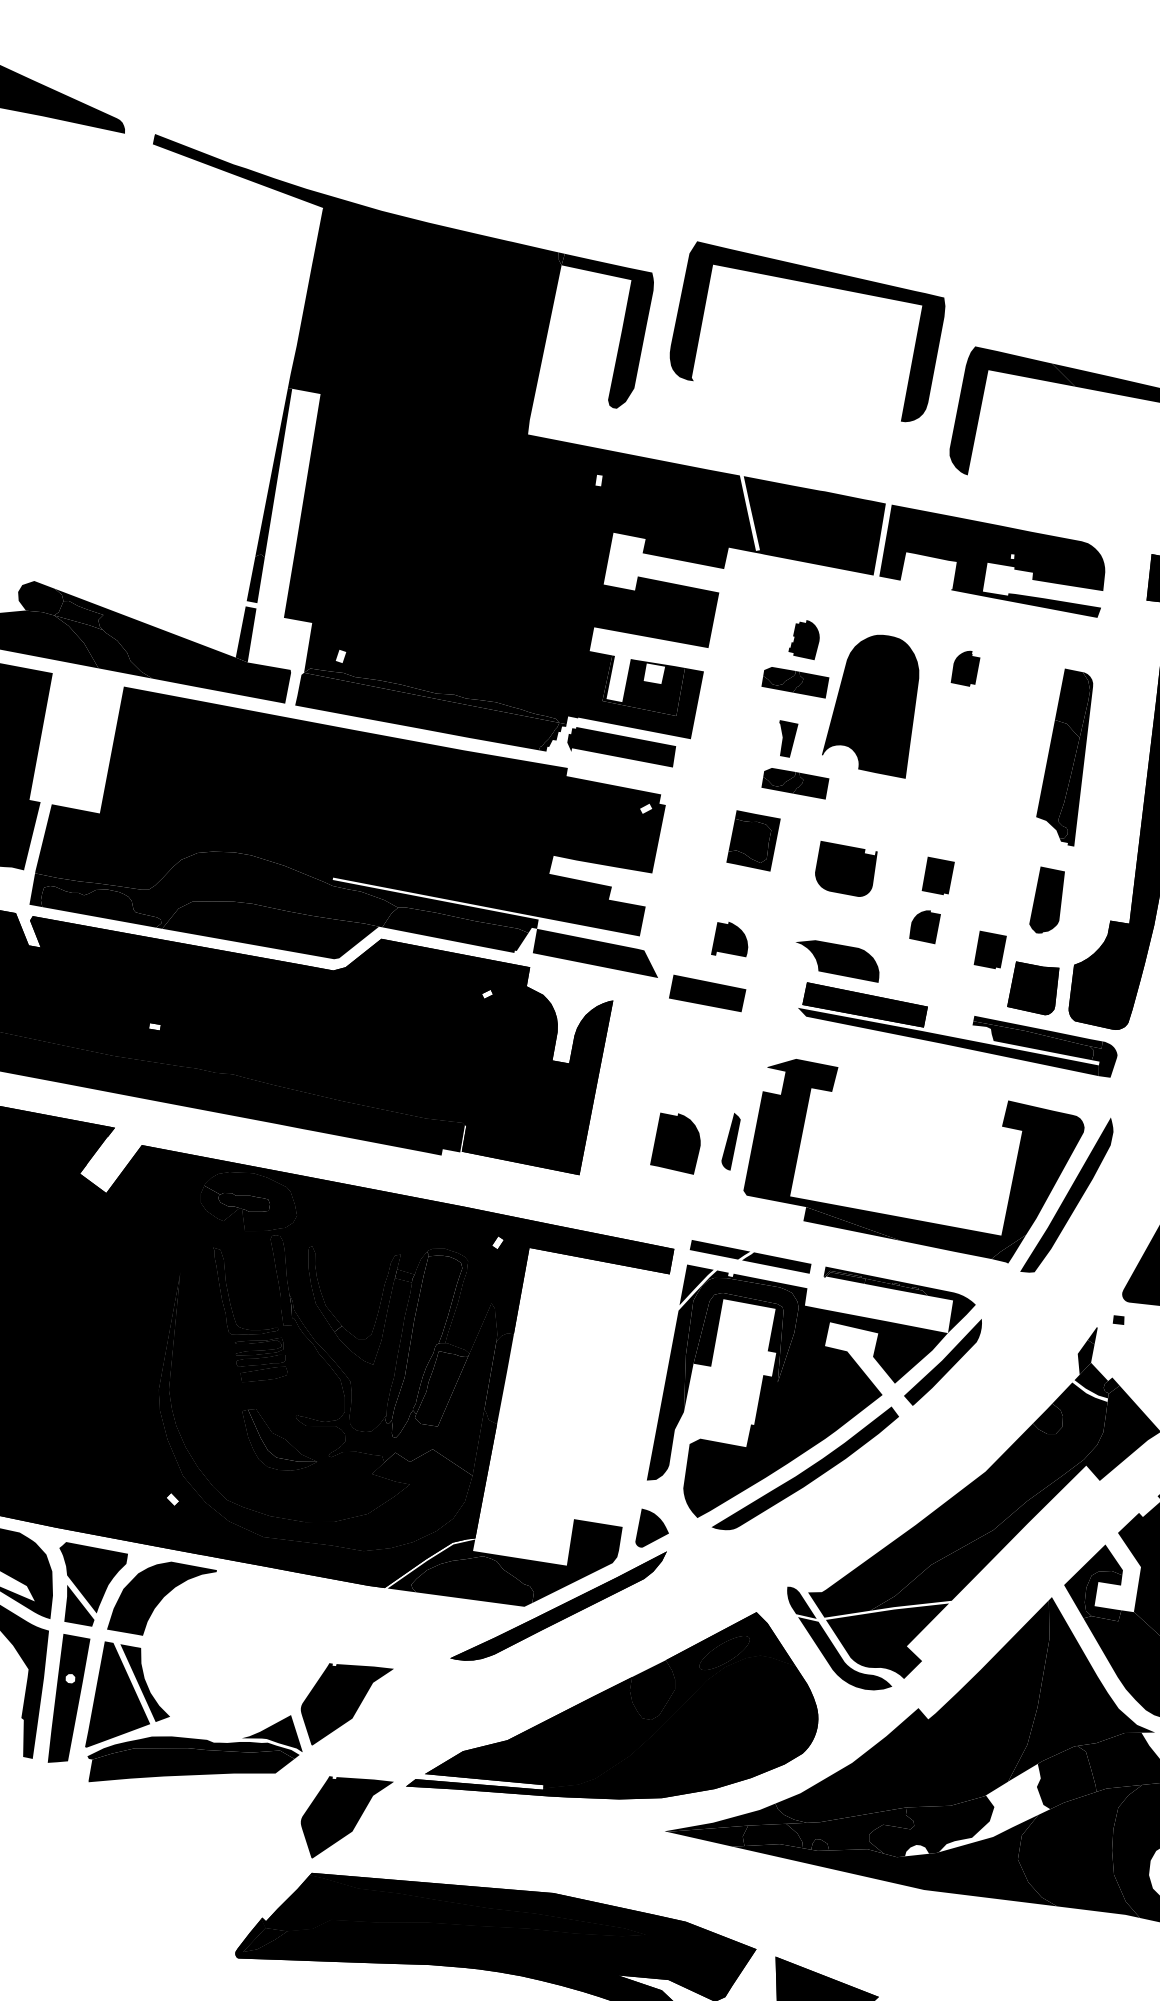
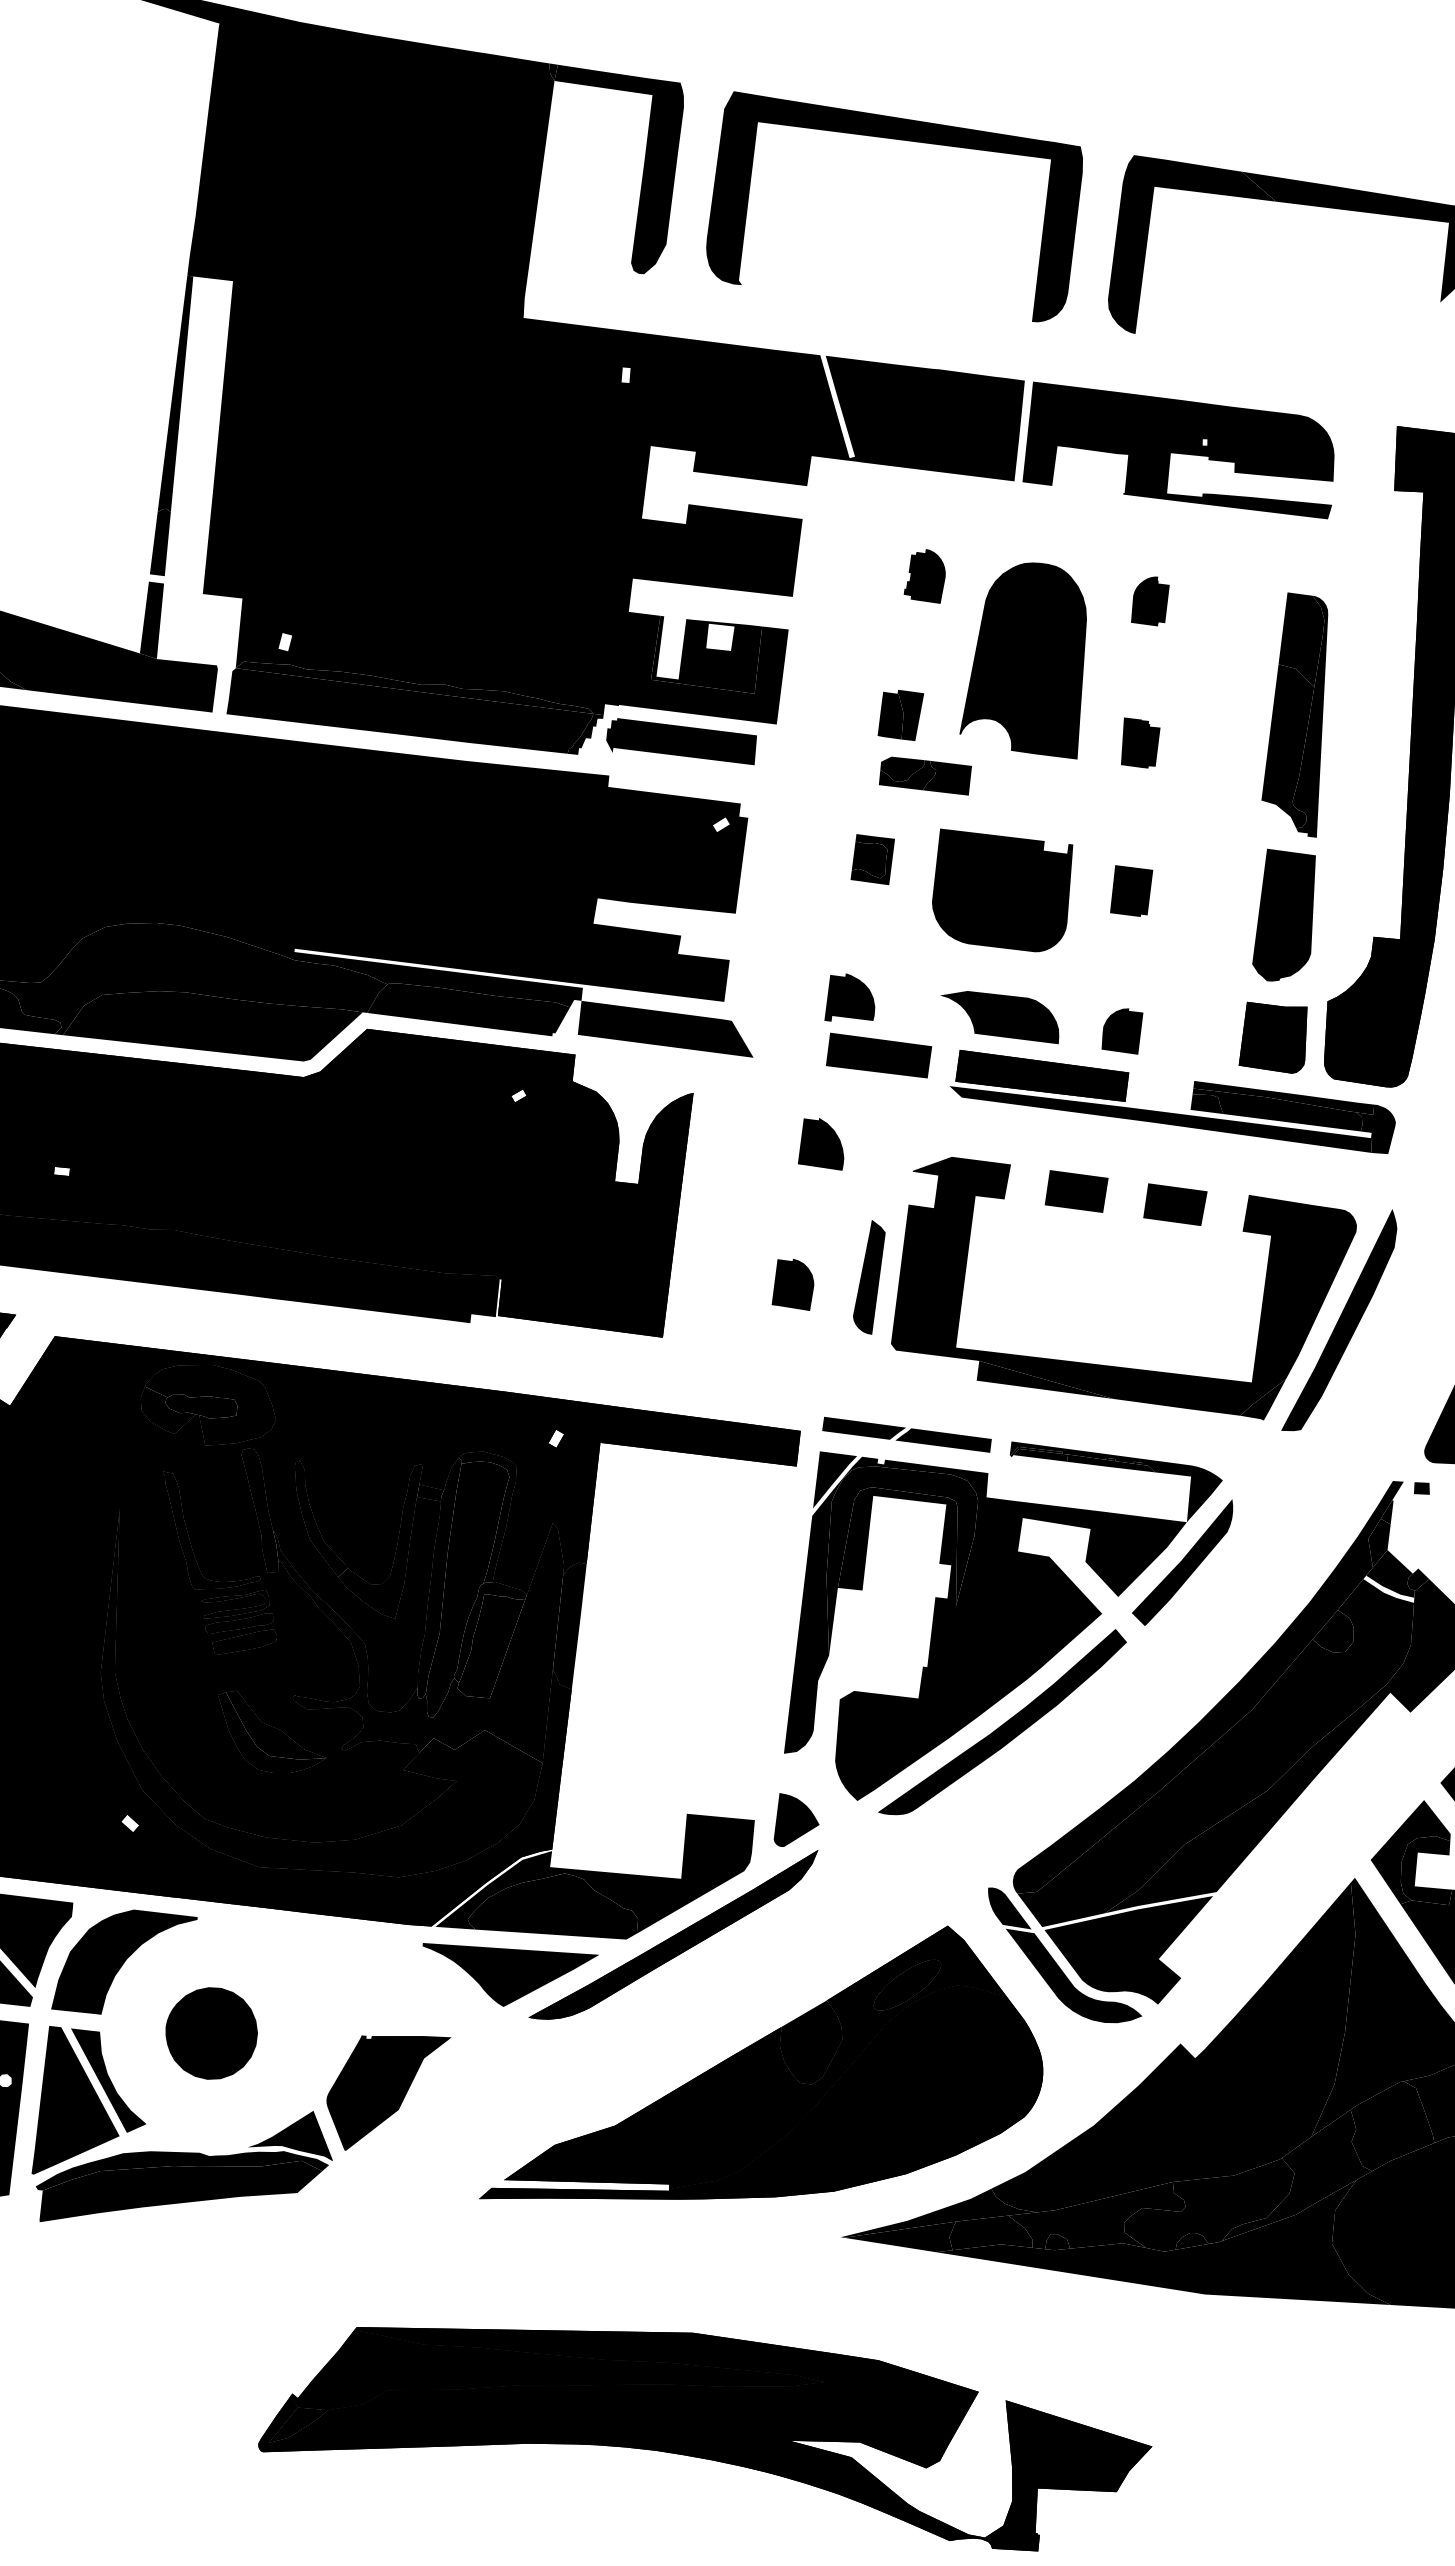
part: (818, 285) -> (905, 141), moved
part: (795, 682) -> (916, 636), removed
fill: (772, 738) -> (889, 715), added
part: (951, 769) -> (1140, 742), added
part: (753, 841) -> (872, 860), size x0.62
part: (846, 868) -> (1003, 888), size x1.67
part: (1046, 899) -> (1283, 913), size x1.43
part: (924, 927) -> (1121, 1032), moved
part: (989, 949) -> (1209, 987), removed
part: (707, 993) -> (878, 1055), moved
fill: (981, 1033) -> (1205, 1104), added
fill: (701, 1043) -> (819, 1144), added
fill: (884, 1089) -> (1076, 1191), added
fill: (954, 1103) -> (1174, 1204), added
part: (730, 1141) -> (868, 1277), size x1.43
part: (674, 1143) -> (791, 1285), size x0.62
fill: (955, 1452) -> (1208, 1686), added
fill: (440, 1624) -> (511, 1971), added
part: (221, 1654) -> (211, 2033), added
fill: (994, 1807) -> (1294, 2173), added
part: (346, 1817) -> (399, 2247), removed
fill: (917, 1850) -> (1192, 2240), added

